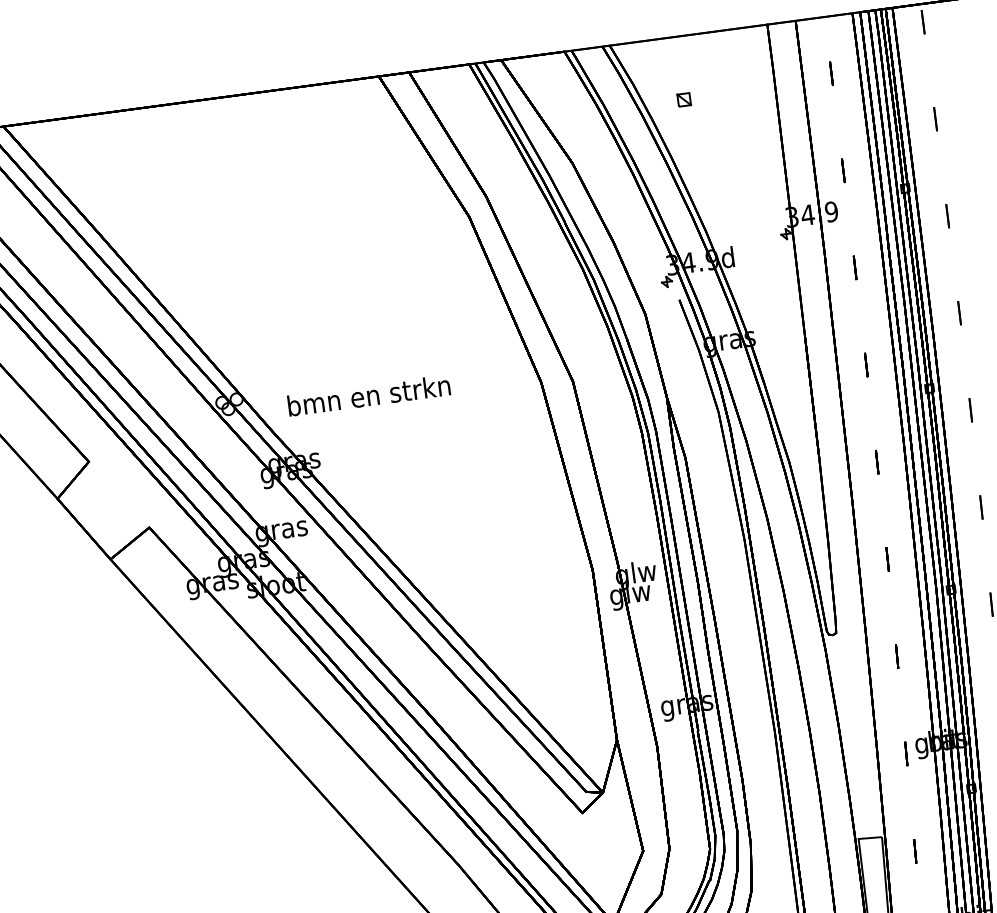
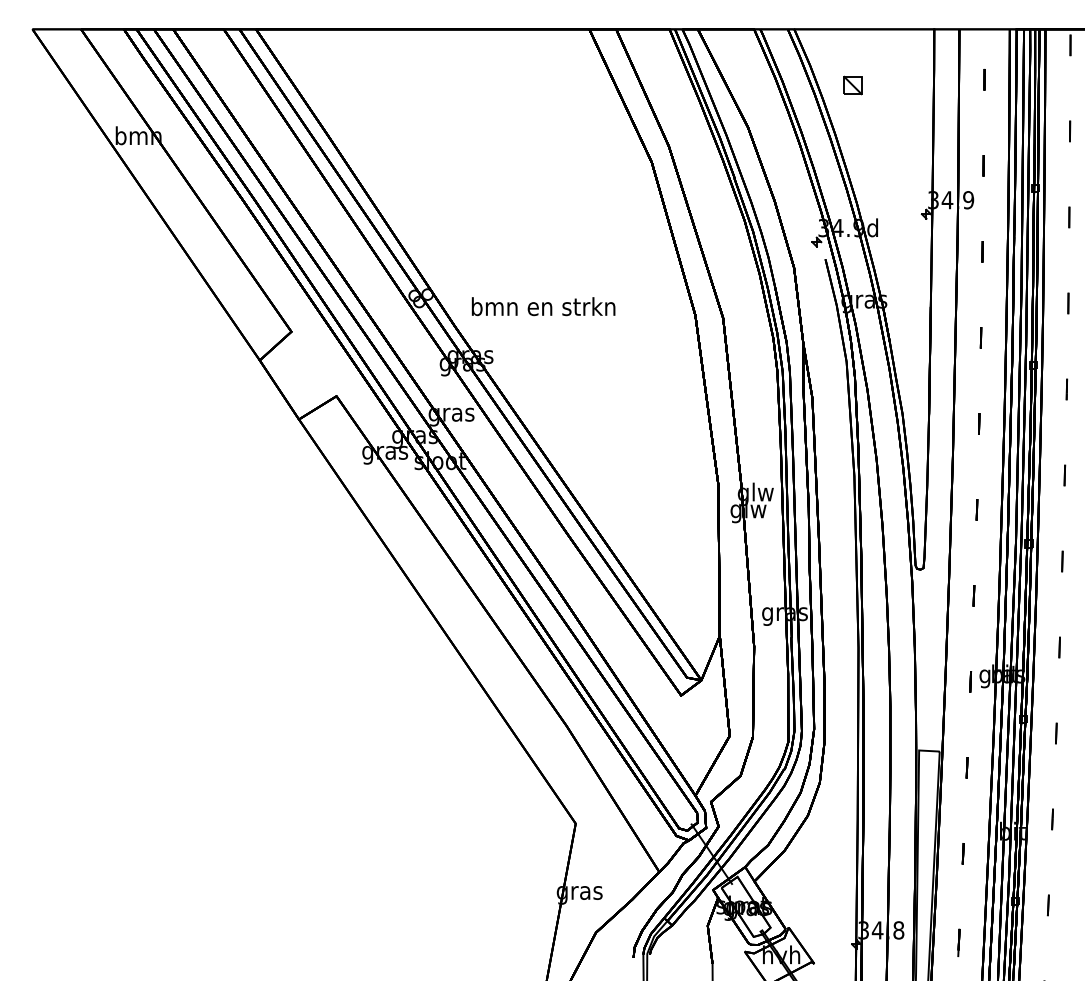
part: (683, 99) -> (852, 84), size x1.6

